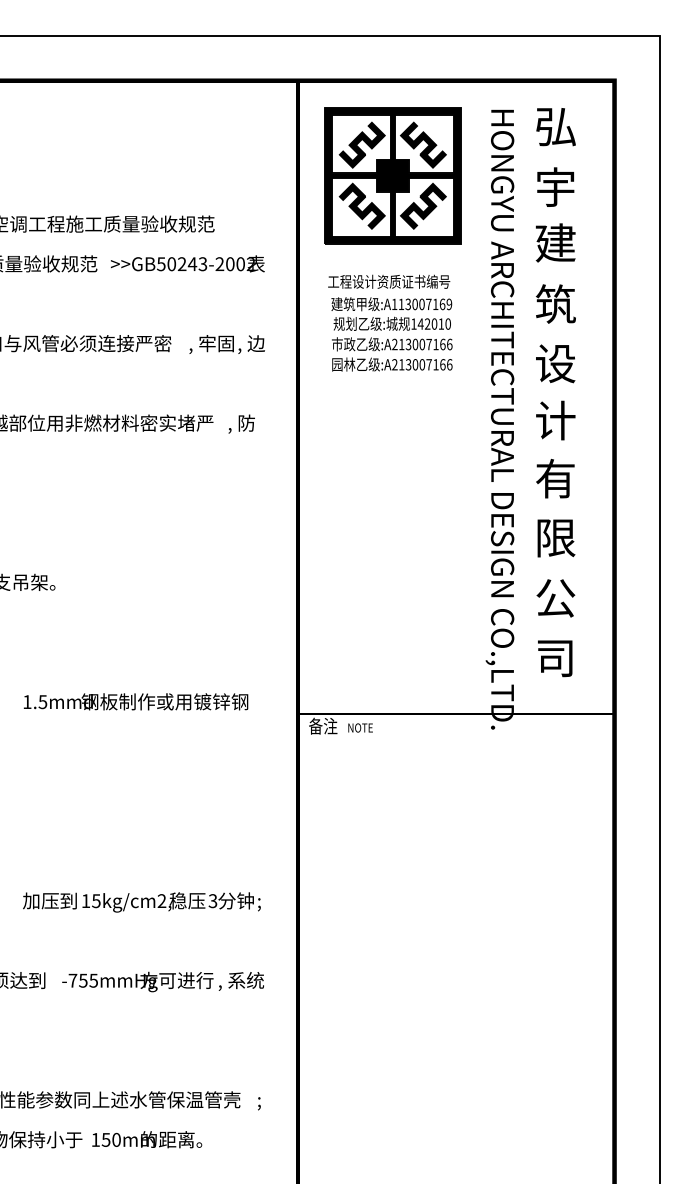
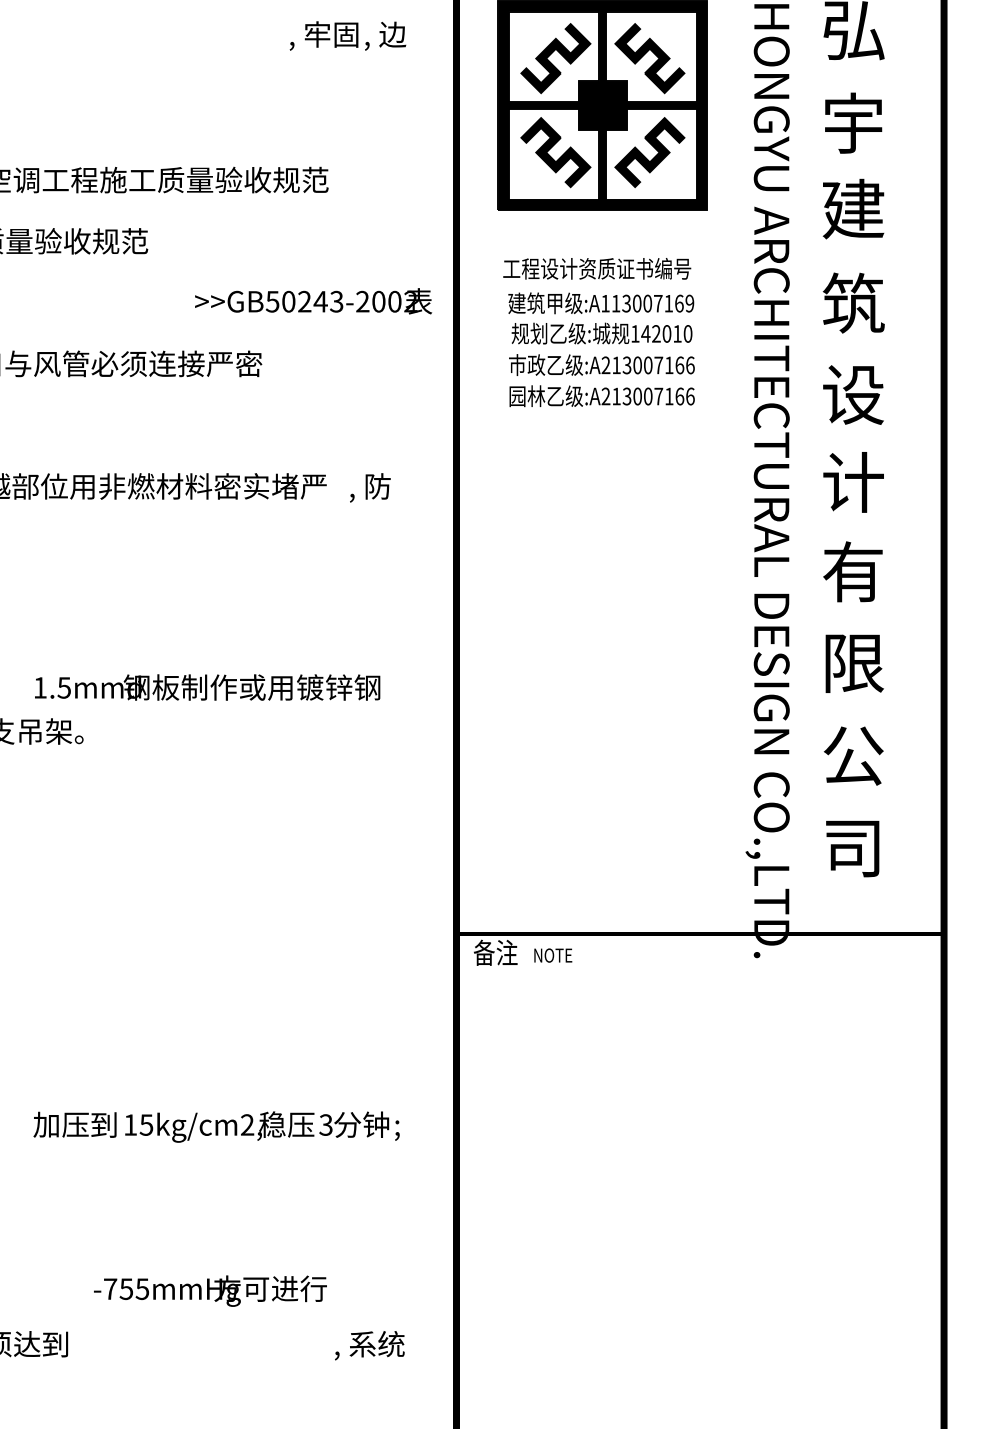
text: (187, 263) -> (312, 300), moved
text: (226, 344) -> (346, 35), moved
text: (135, 701) -> (206, 686), moved
text: (141, 902) -> (216, 1127), moved
text: (137, 981) -> (209, 1290), moved

